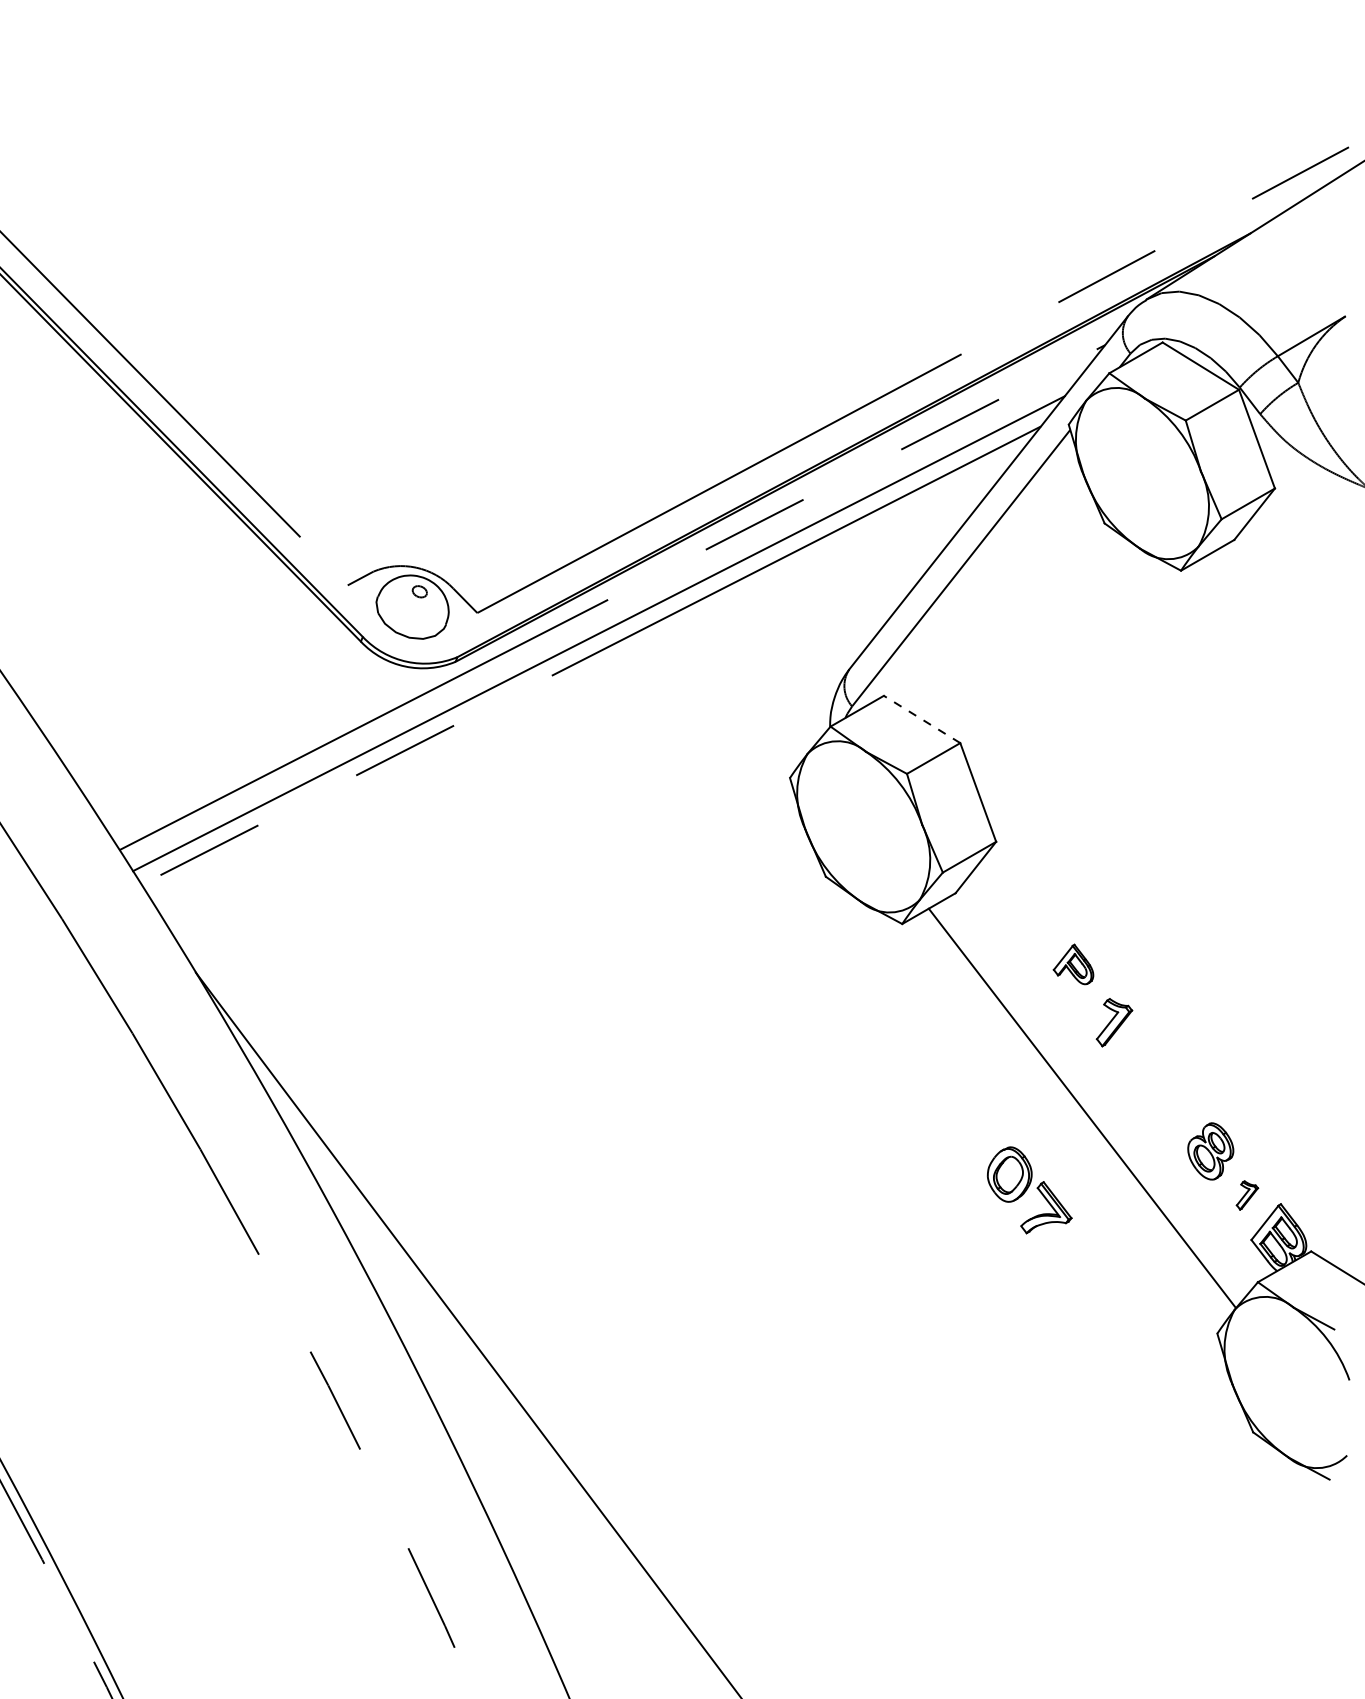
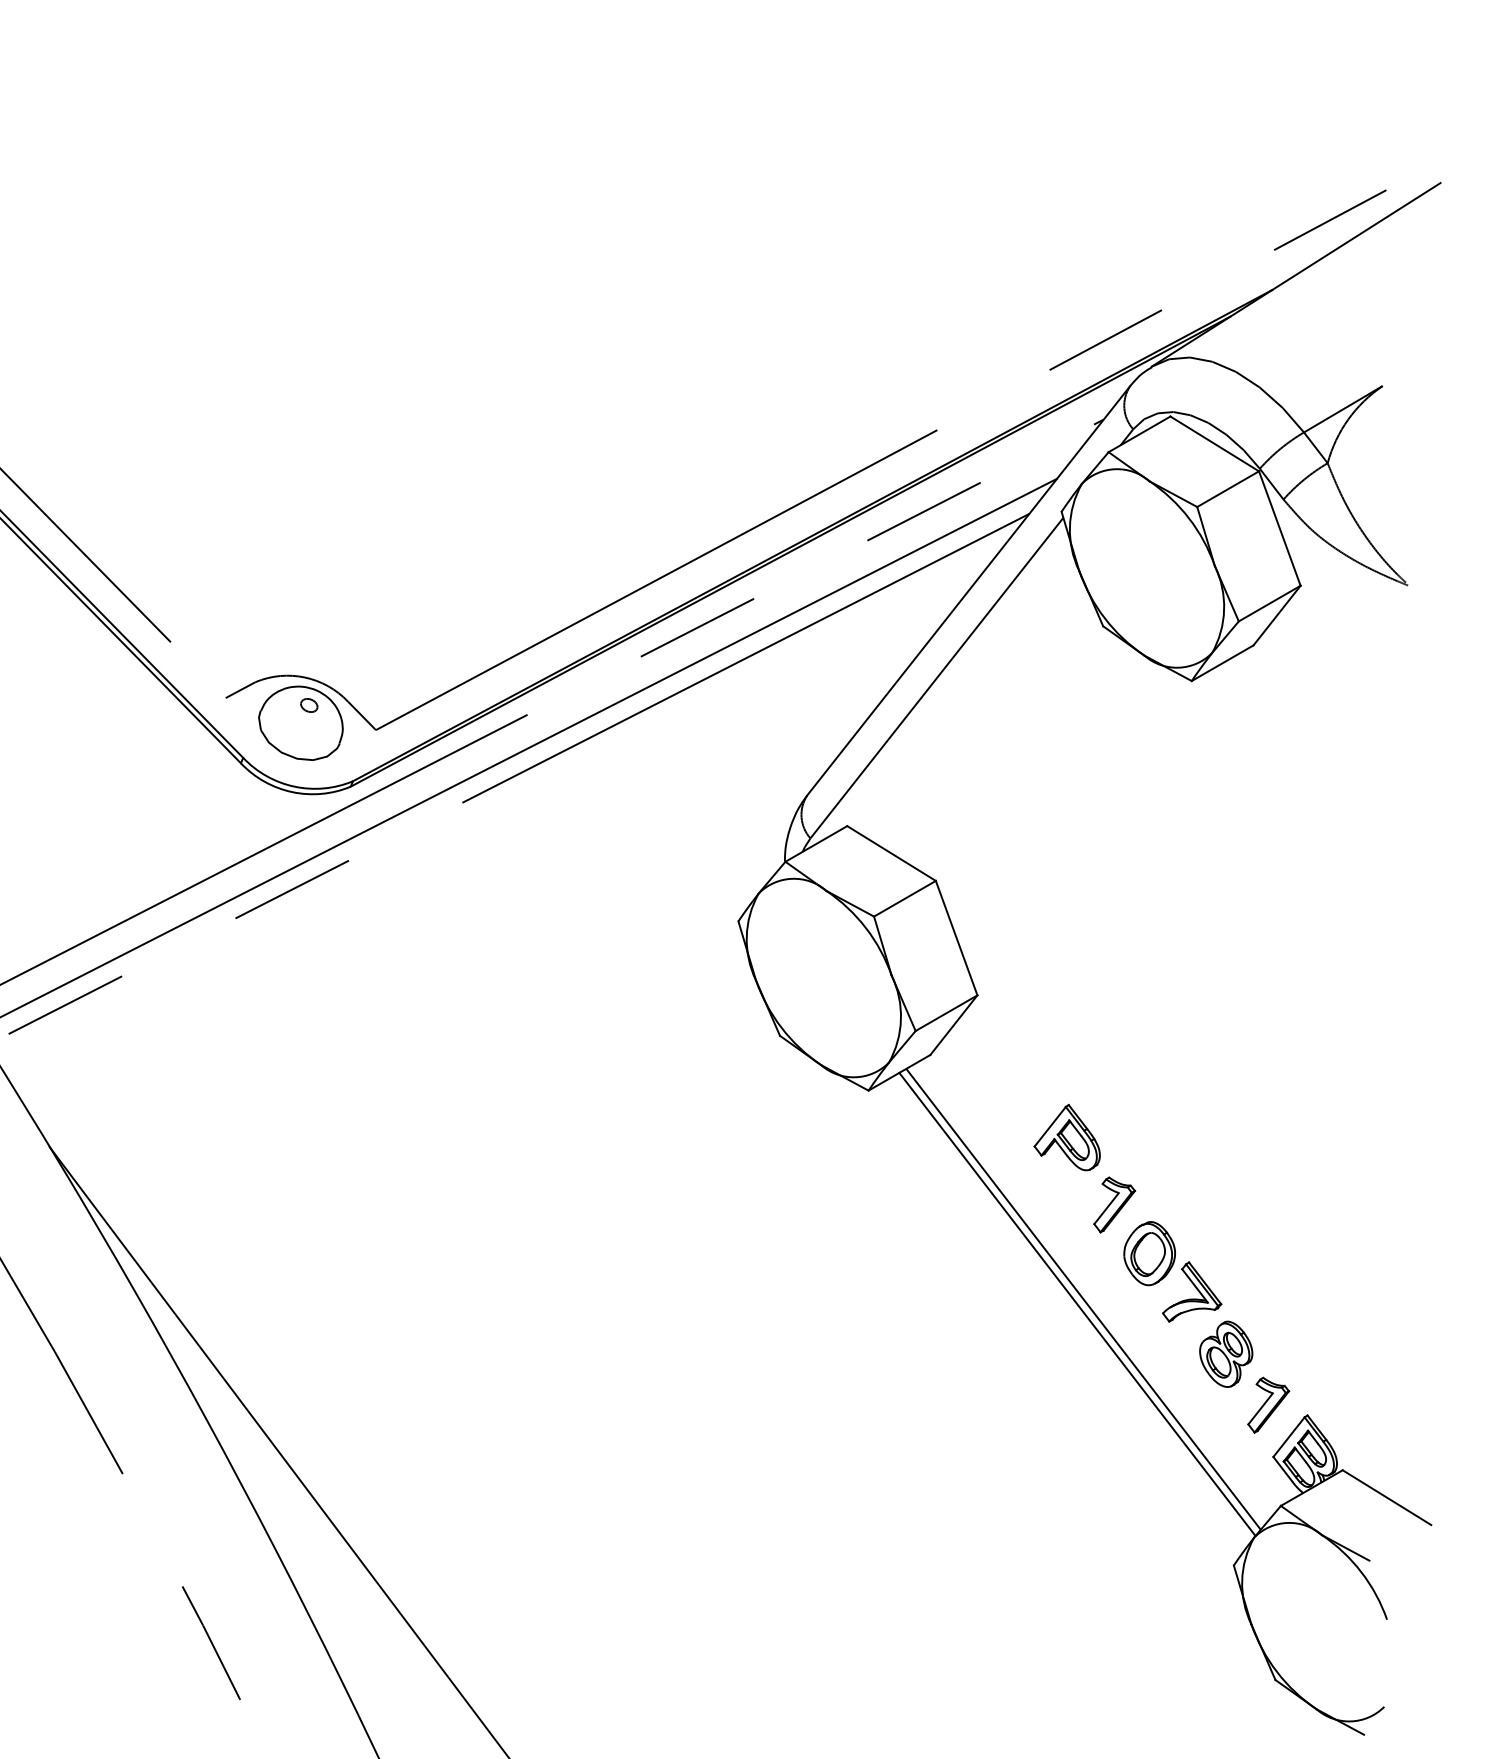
line: (922, 719) -> (892, 853), dashed -> solid
part: (1073, 964) -> (1067, 1137), size x1.43
line: (1087, 1103) -> (1083, 1298), added
part: (1029, 1190) -> (1172, 1272), moved
part: (1247, 1195) -> (1268, 1405), size x1.67

